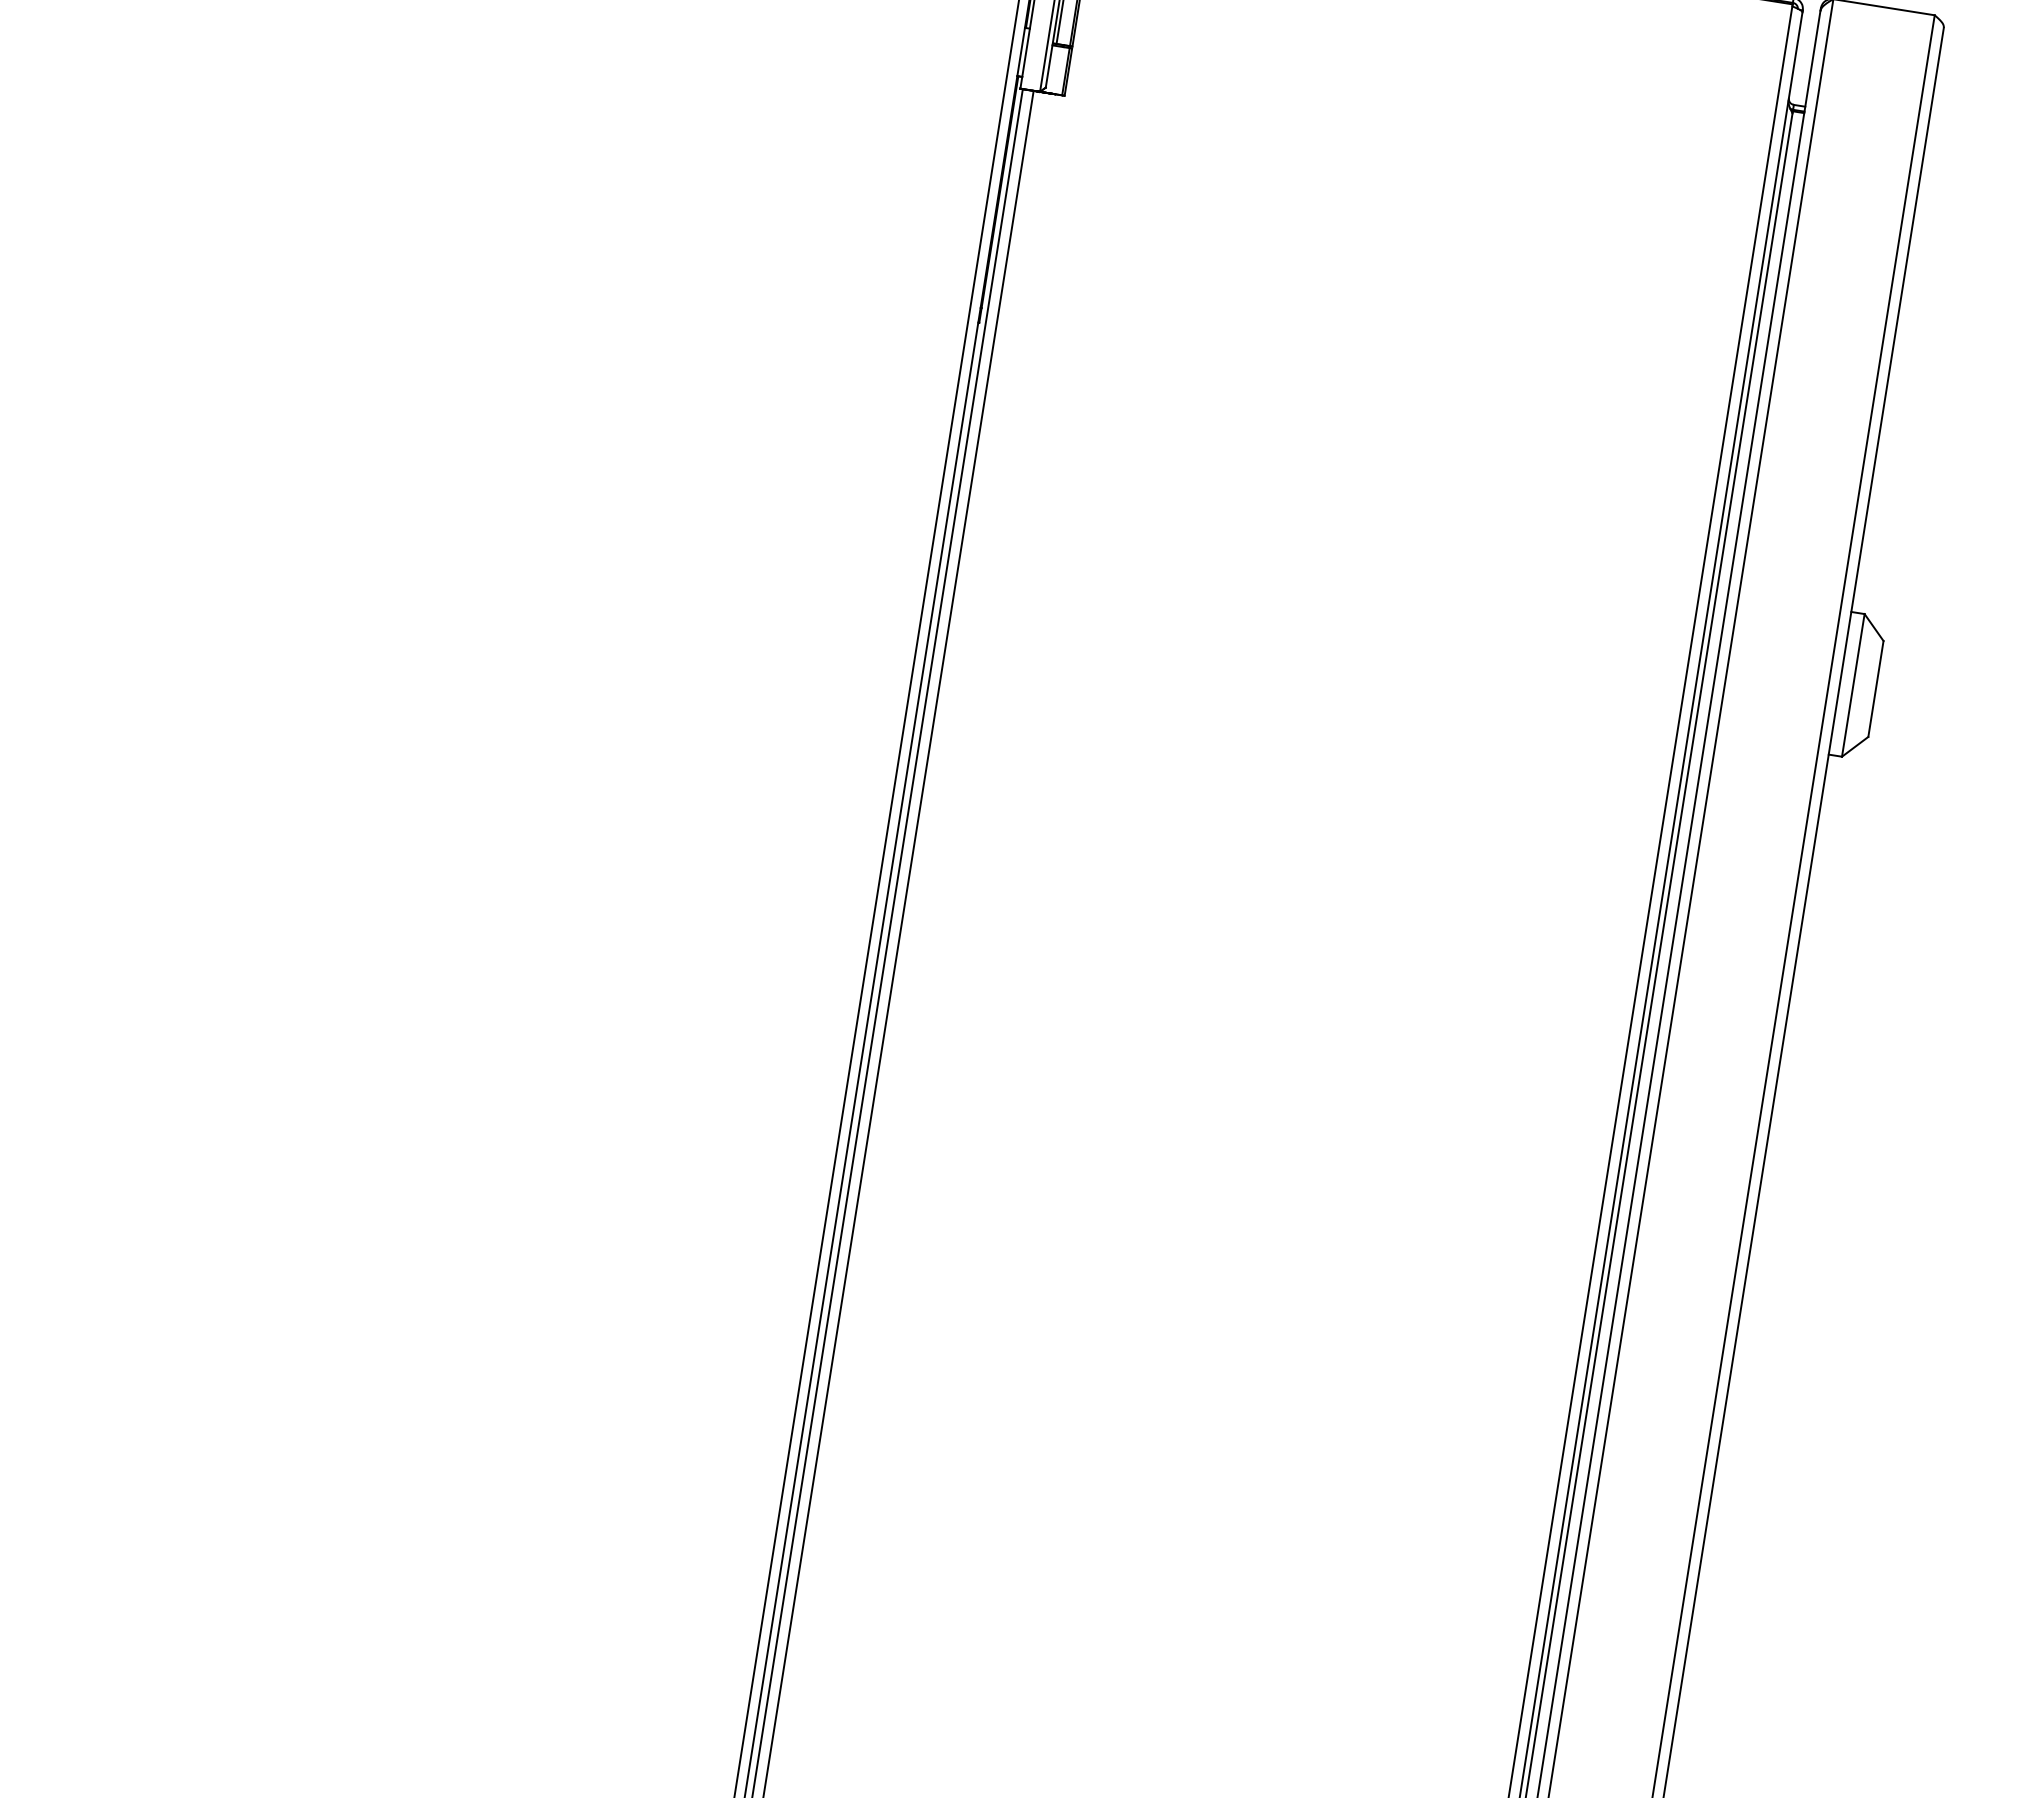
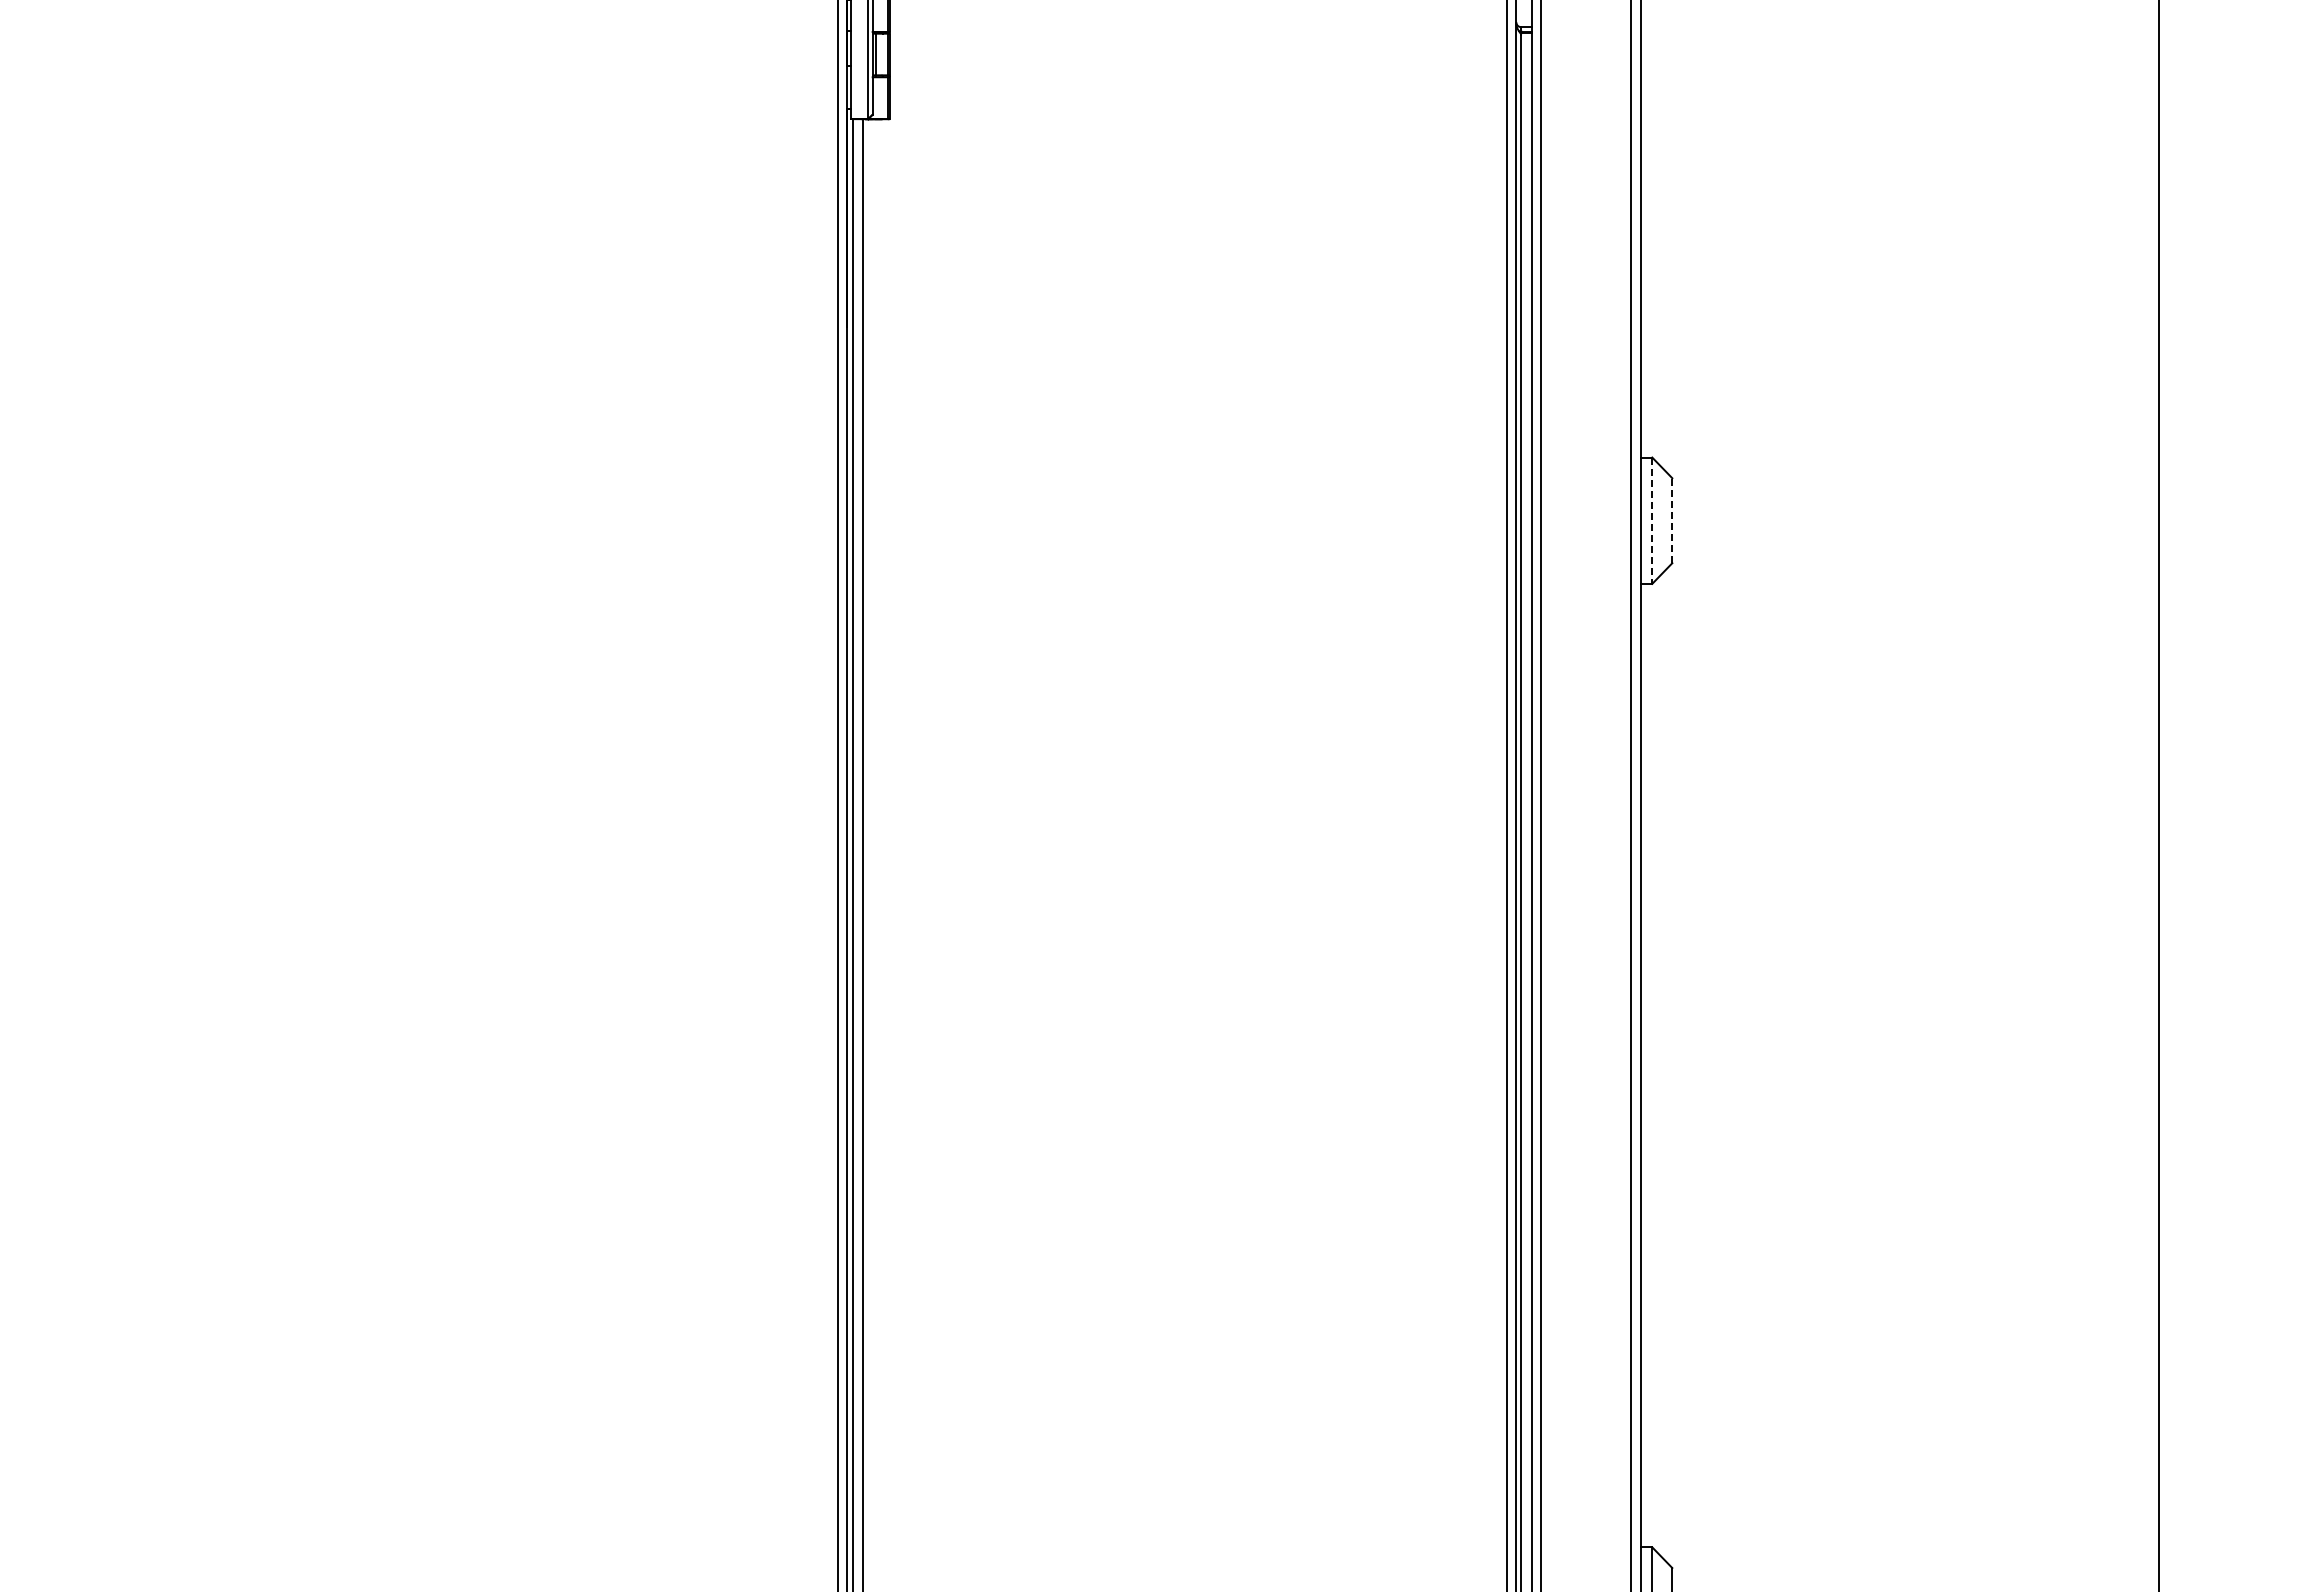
line: (1853, 686) -> (1652, 521), solid -> dashed
line: (1876, 688) -> (1672, 520), solid -> dashed

